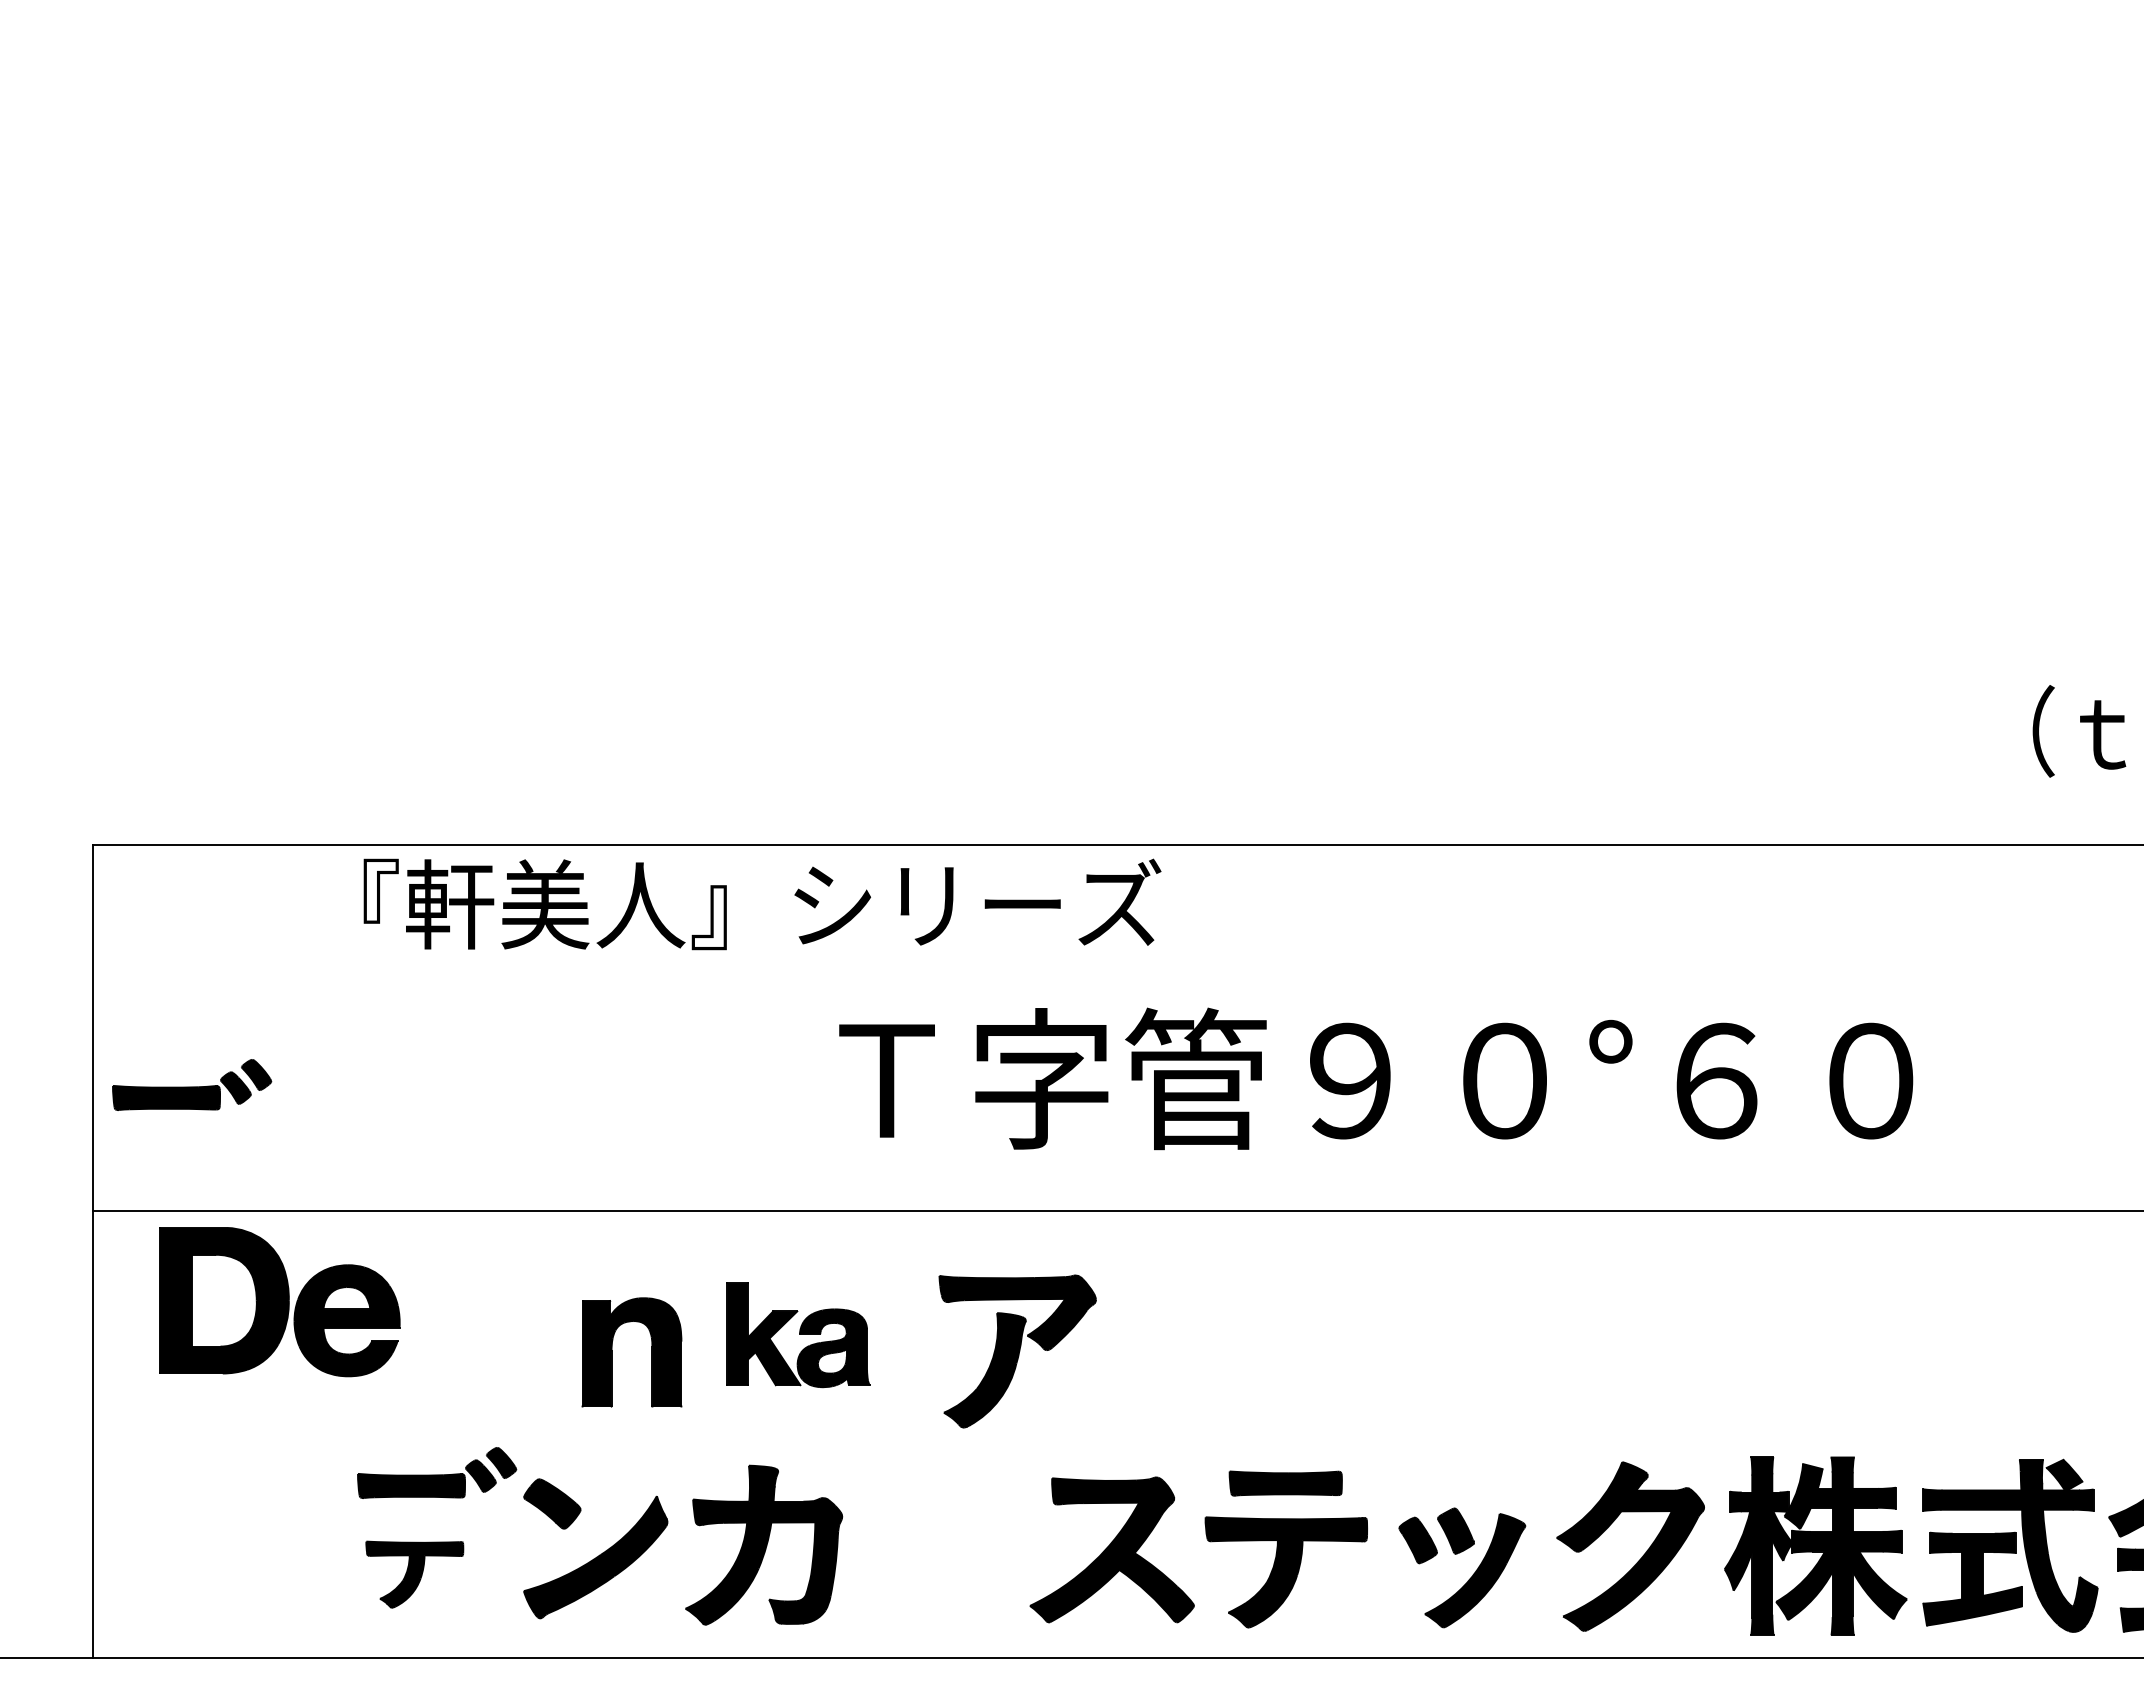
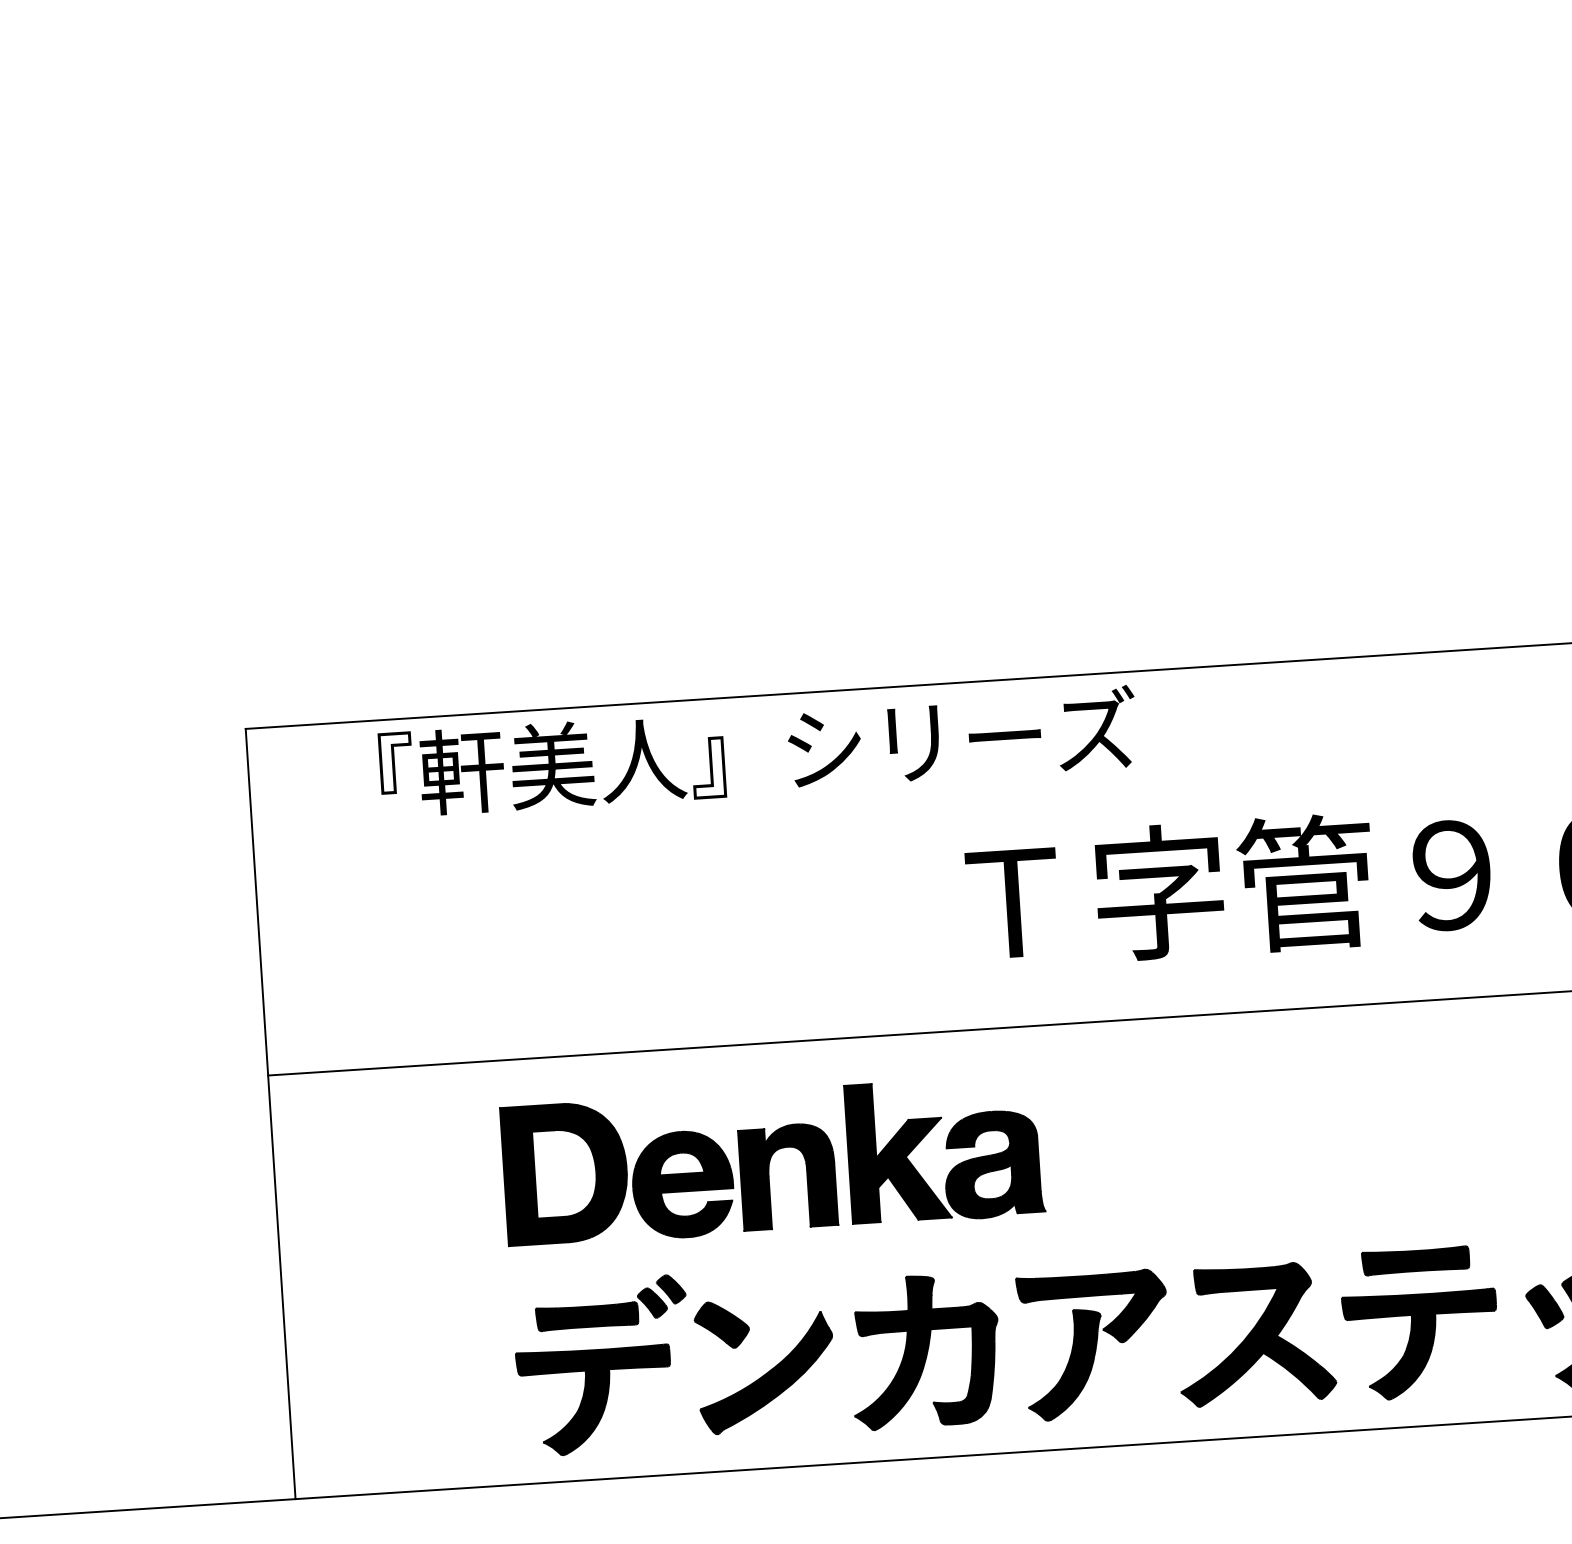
text: (762, 904) -> (758, 752), moved
part: (192, 1084) -> (355, 949), removed
part: (279, 1302) -> (617, 1171), moved
part: (798, 1335) -> (944, 1150), size x1.43
part: (1017, 1351) -> (1094, 1345), moved
part: (414, 1574) -> (595, 1400), size x1.67

